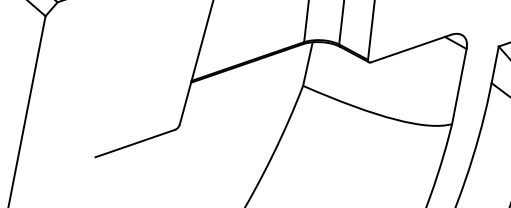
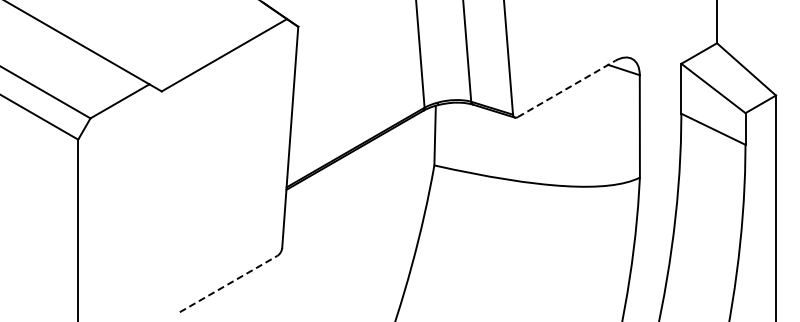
line: (411, 48) -> (567, 88), solid -> dashed
line: (136, 143) -> (229, 283), solid -> dashed

